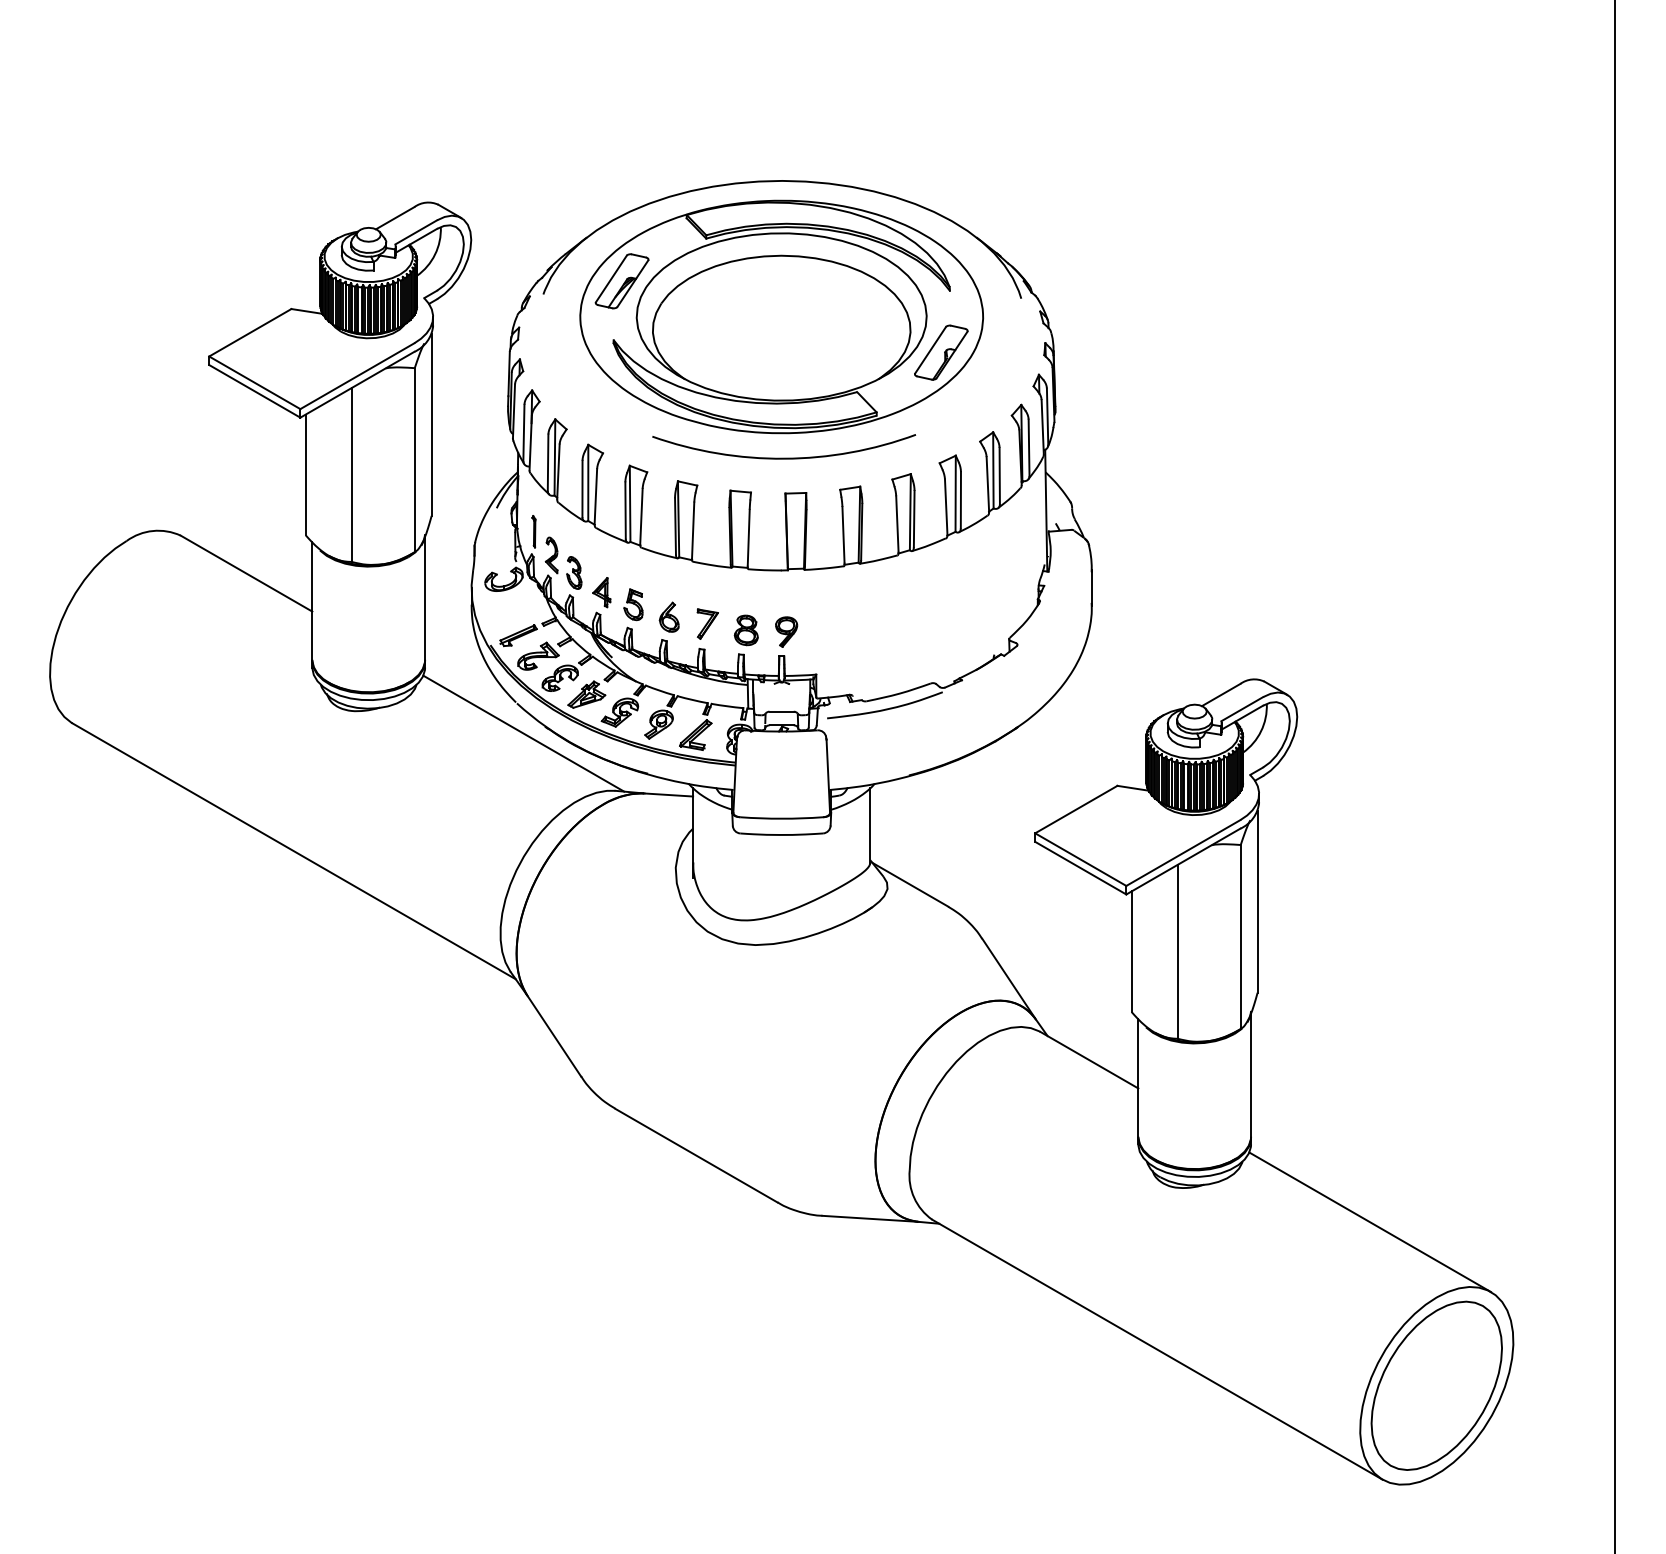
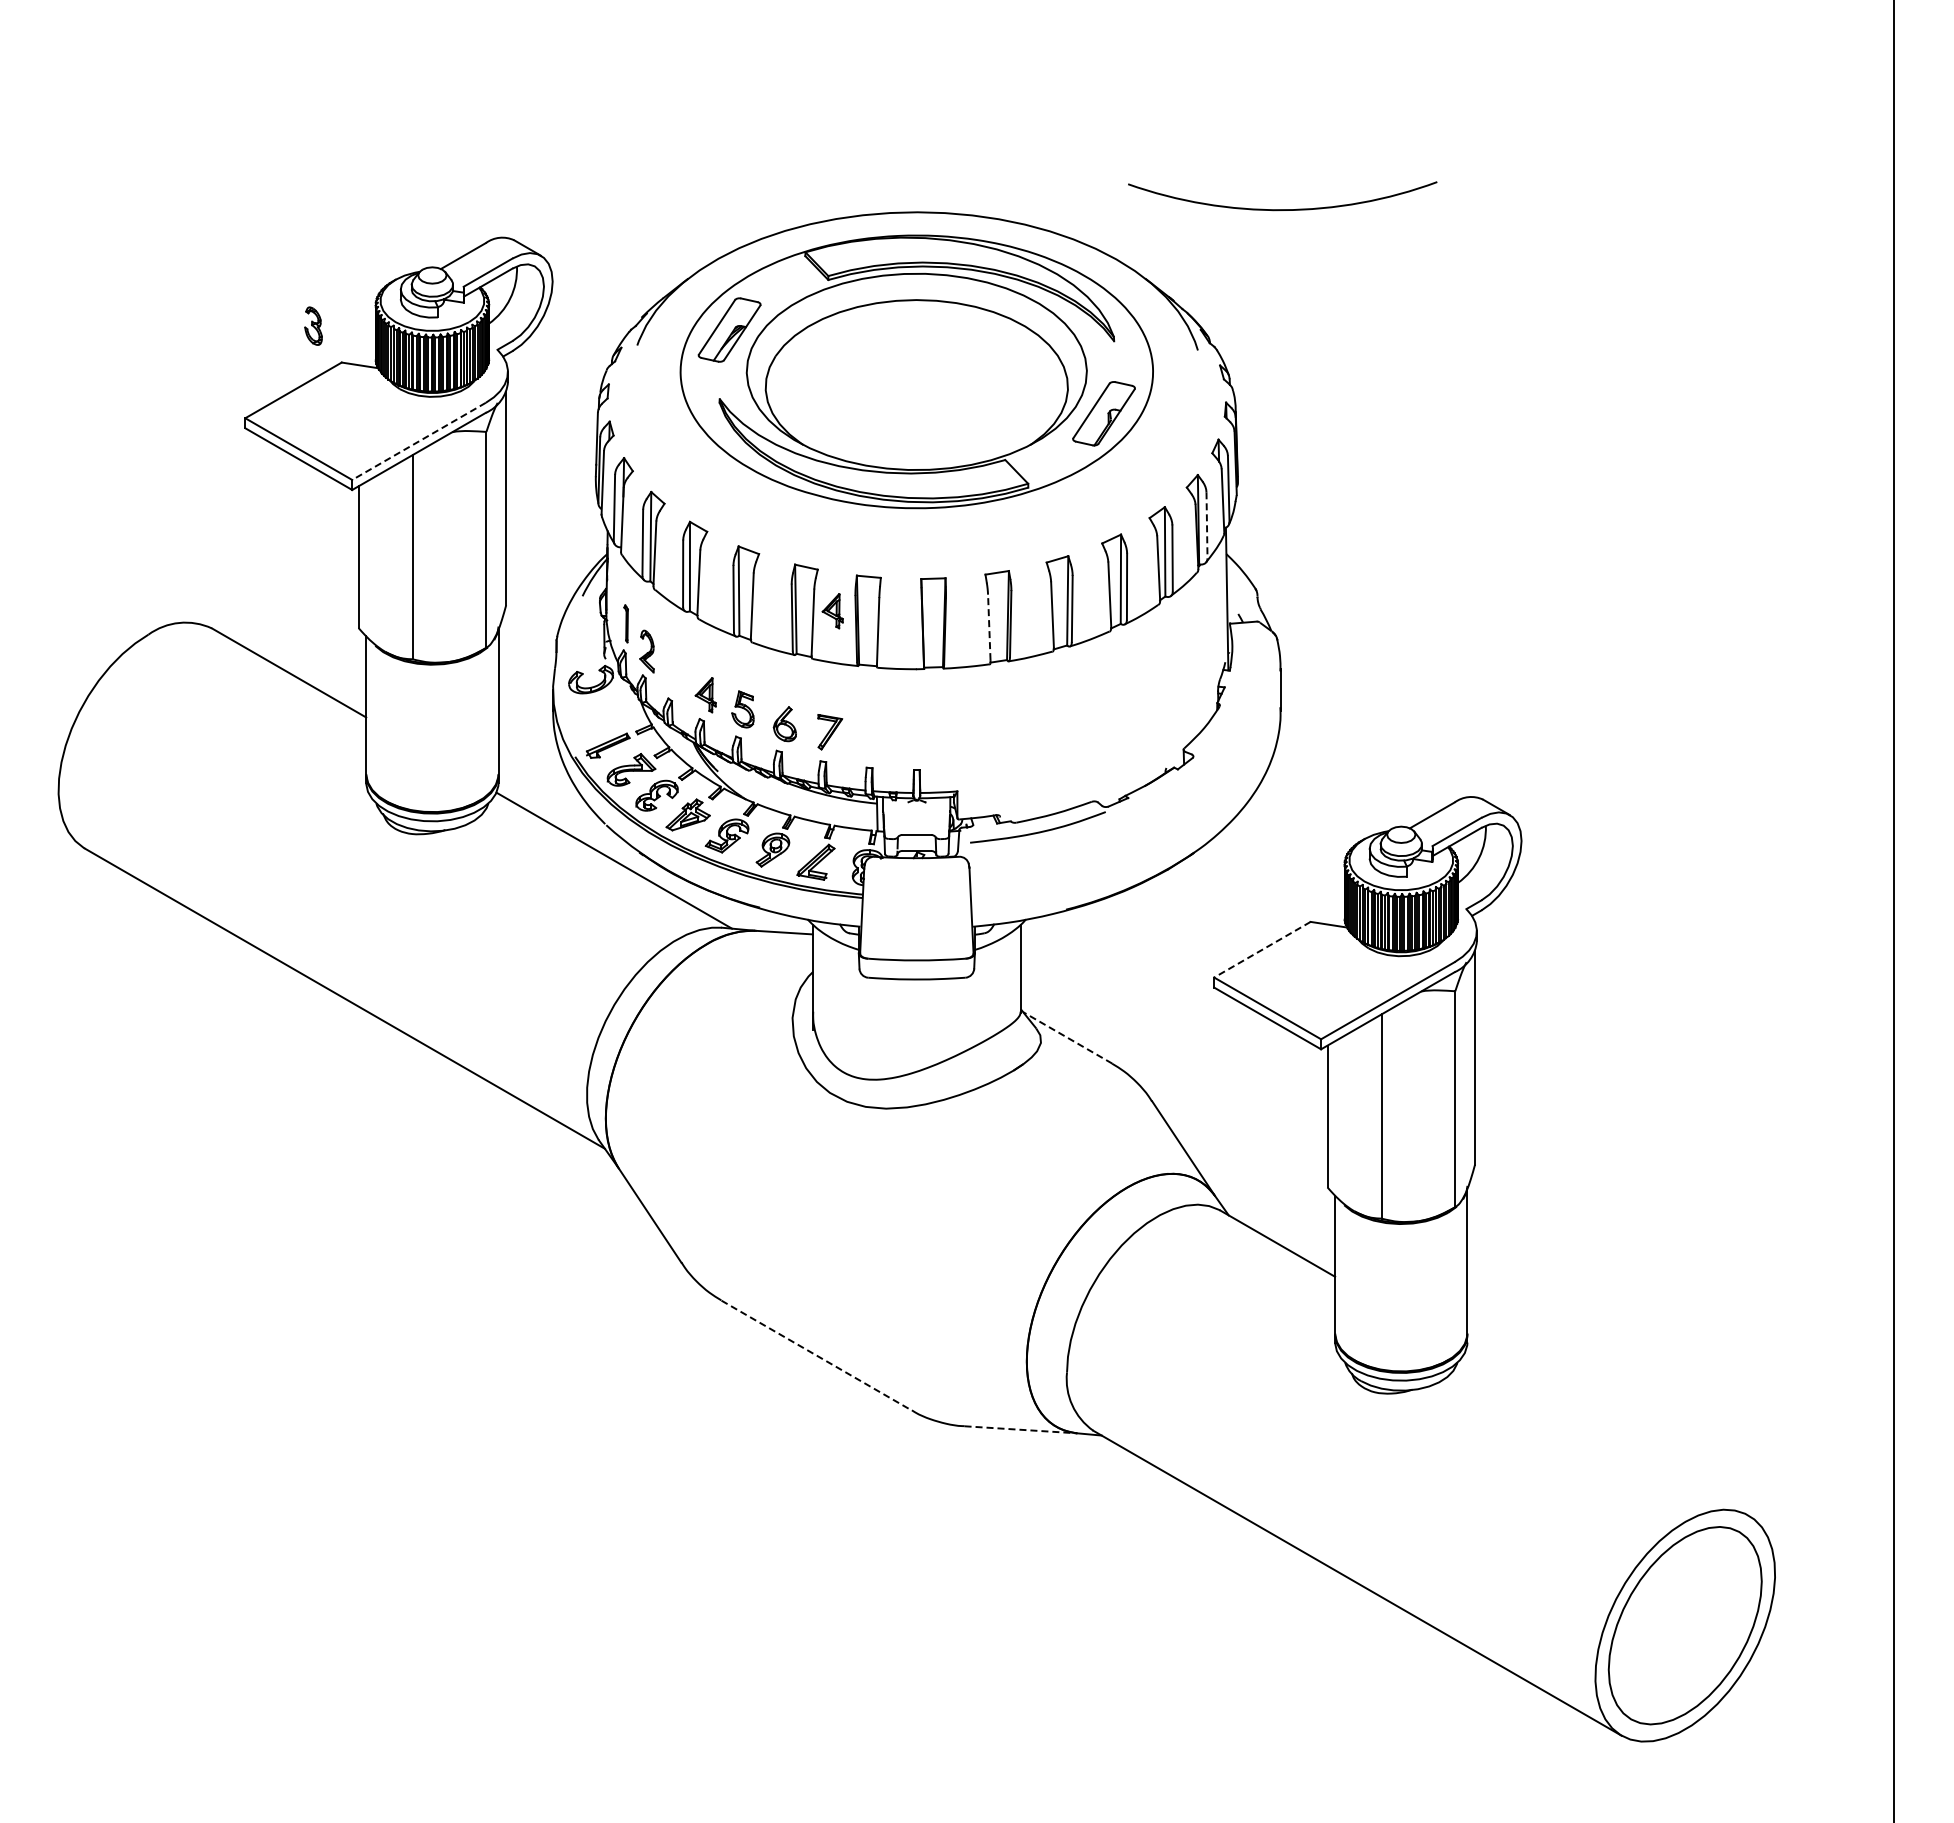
line: (356, 376) -> (418, 441), solid -> dashed
line: (1029, 447) -> (1207, 525), solid -> dashed
arc: (783, 458) -> (1282, 209), moved
part: (709, 521) -> (832, 611), added
line: (843, 534) -> (989, 627), solid -> dashed
part: (574, 572) -> (313, 325), moved
part: (745, 630) -> (874, 739), removed
part: (786, 632) -> (922, 741), removed
line: (1076, 809) -> (1262, 949), solid -> dashed
line: (910, 884) -> (1067, 1037), solid -> dashed
line: (696, 1155) -> (816, 1355), solid -> dashed
line: (870, 1218) -> (1021, 1429), solid -> dashed
line: (1369, 1222) -> (1606, 1433), removed

